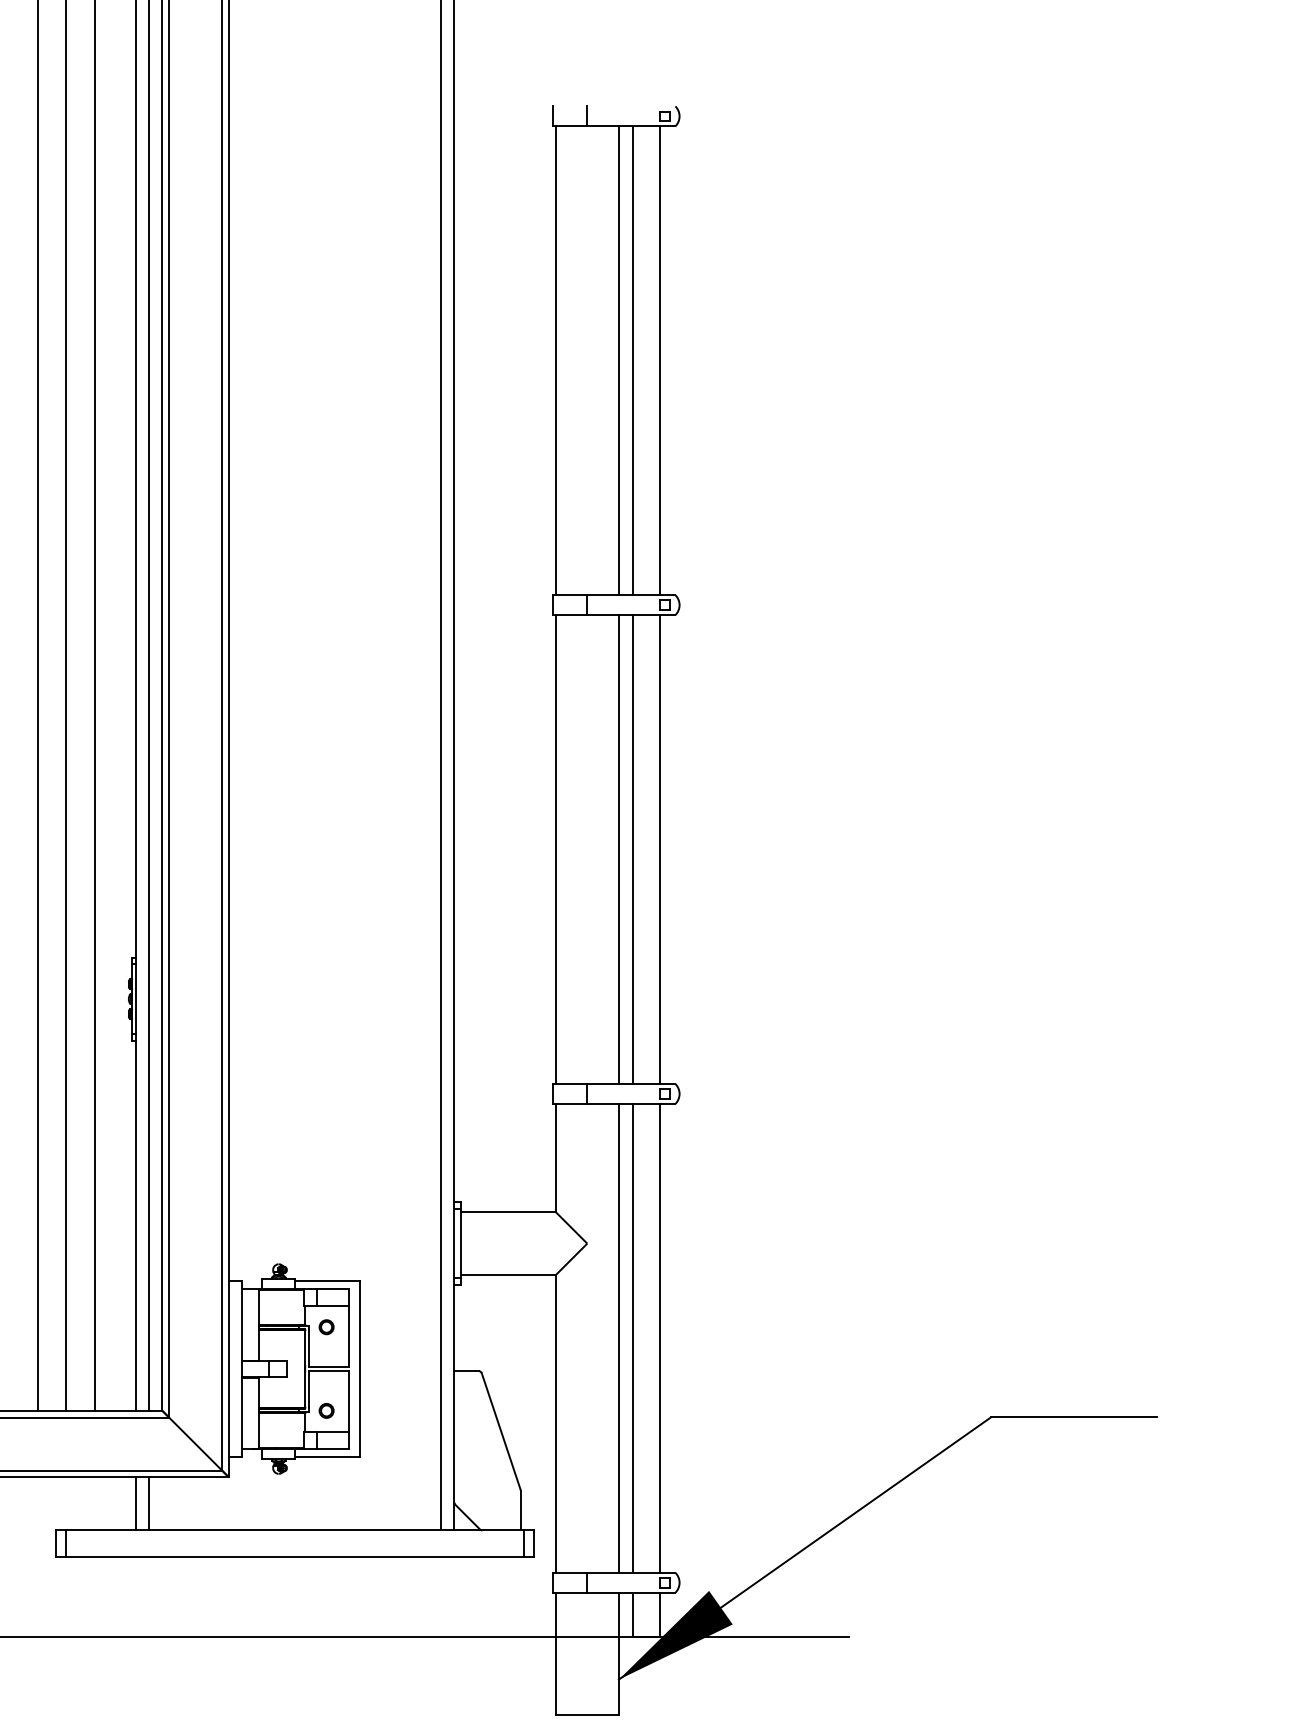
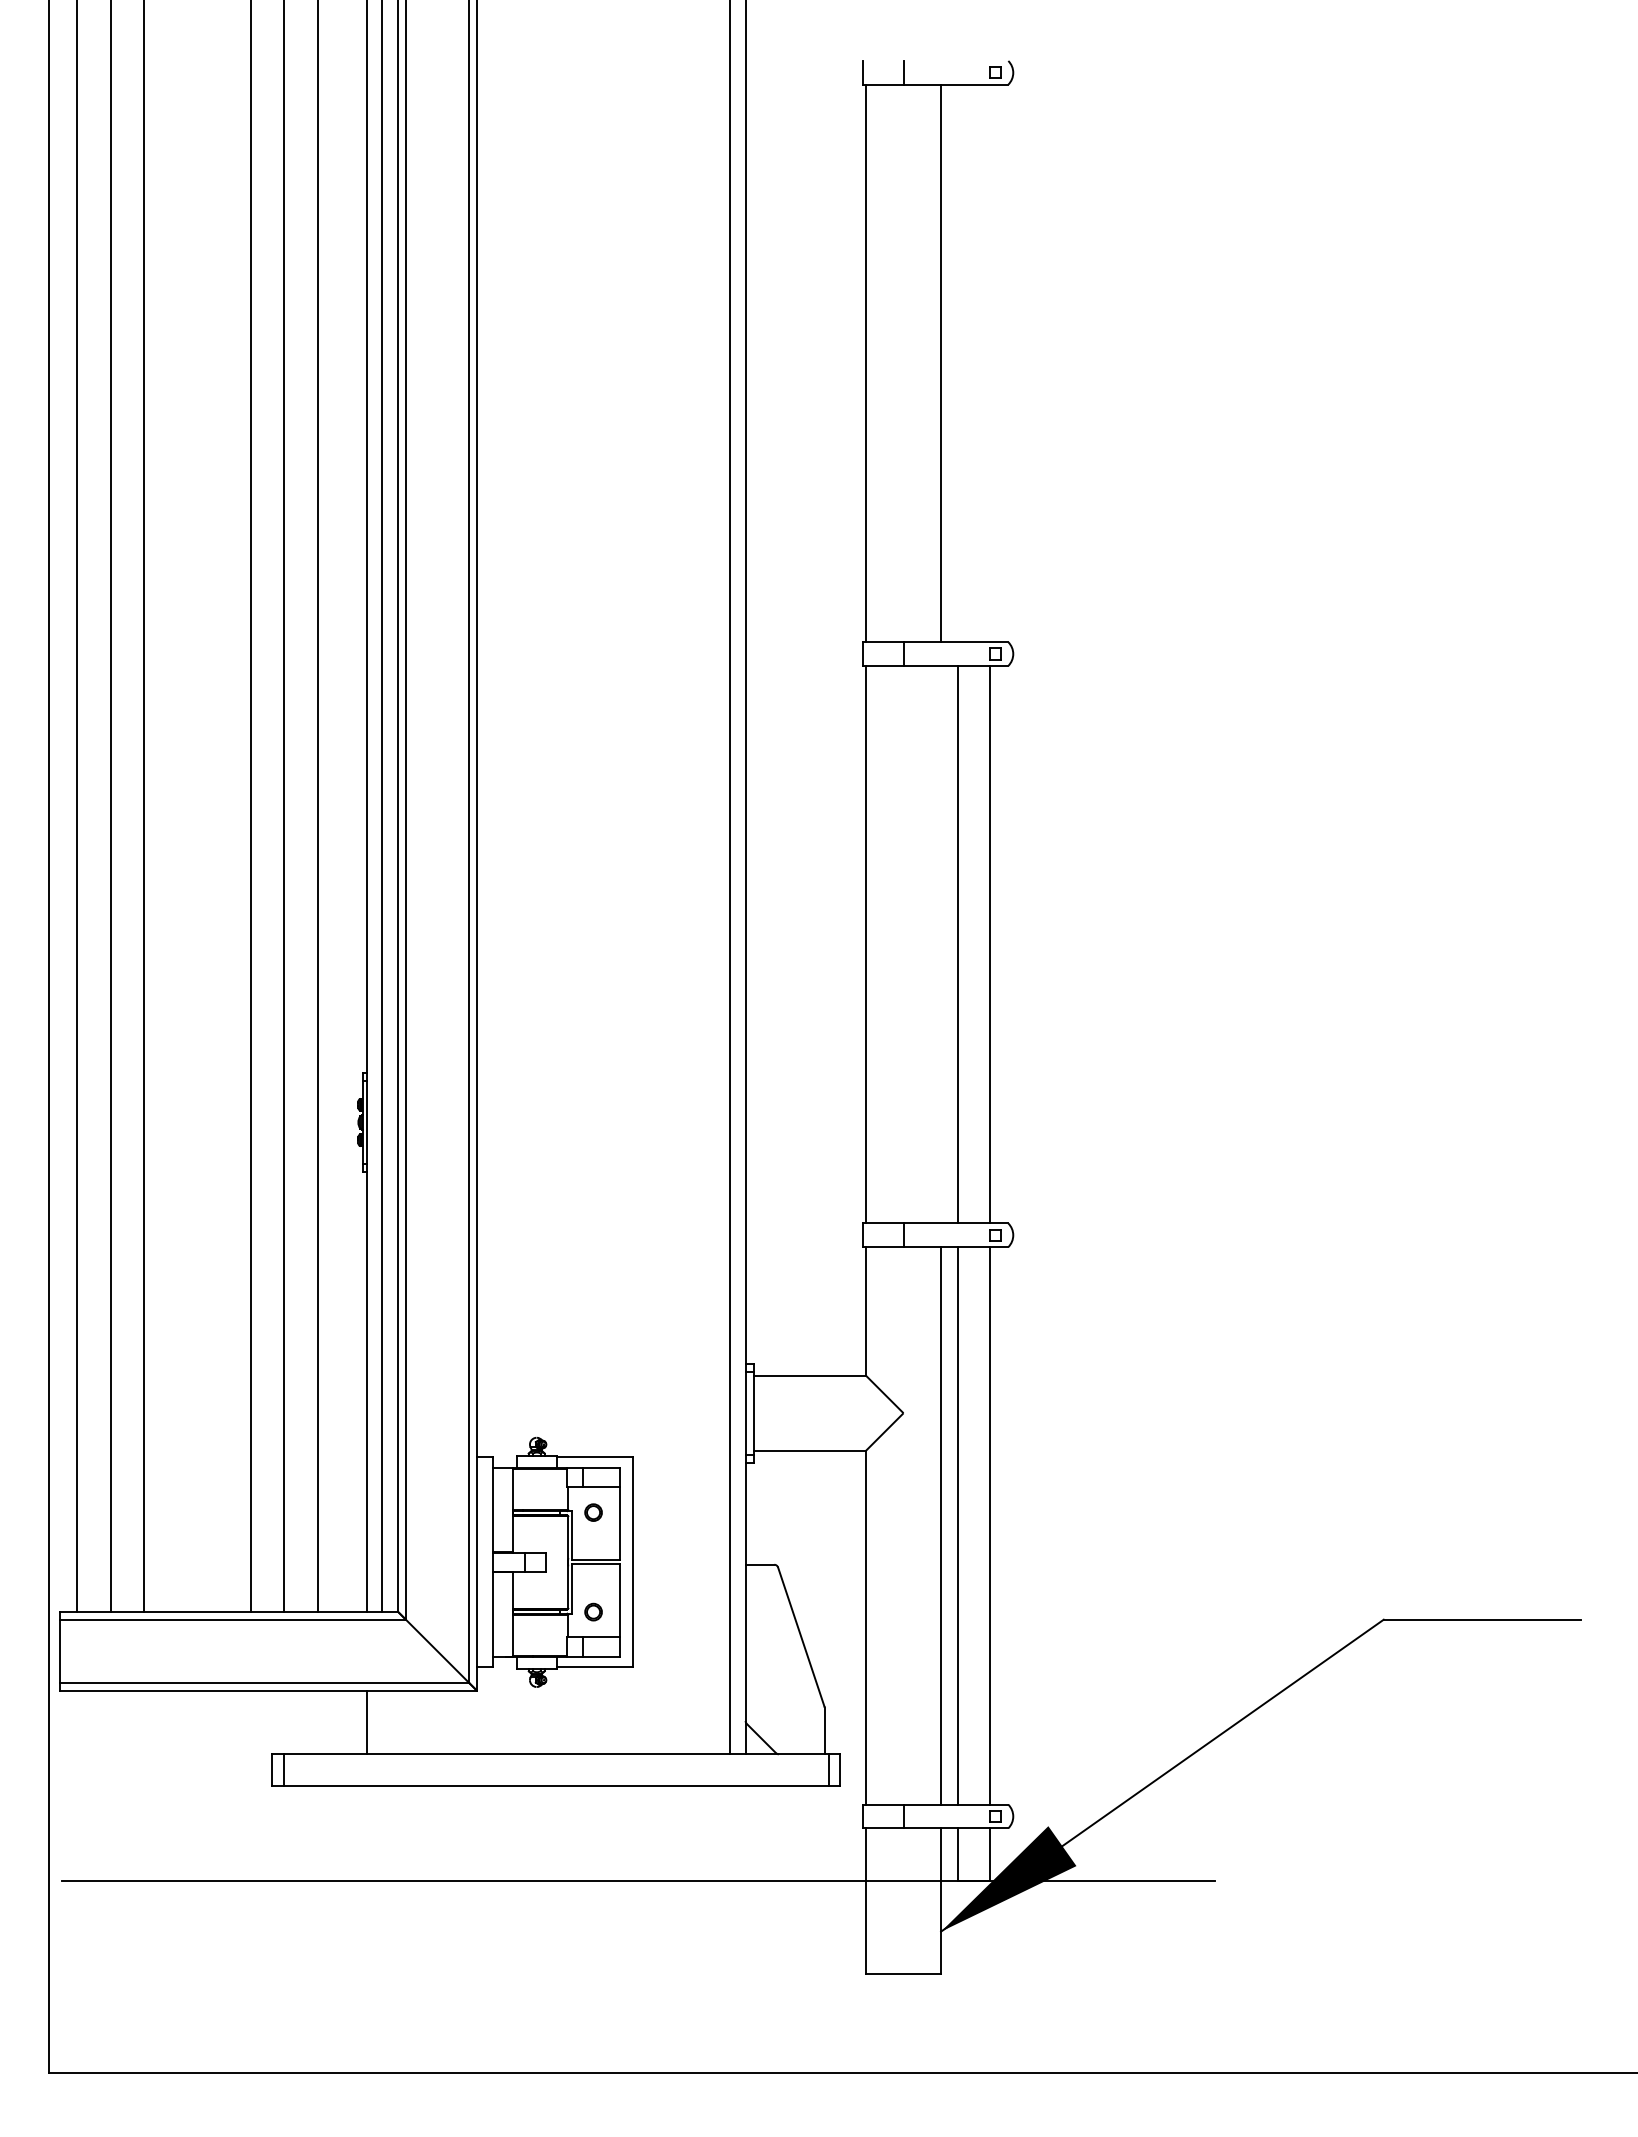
line: (633, 360) -> (958, 363), removed
line: (660, 360) -> (990, 363), removed
line: (619, 849) -> (941, 944), removed
line: (149, 1503) -> (382, 1722), removed

